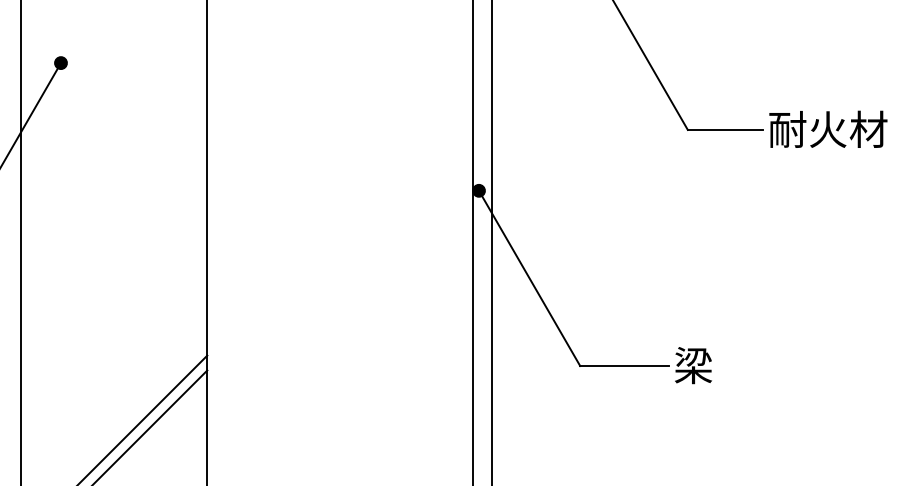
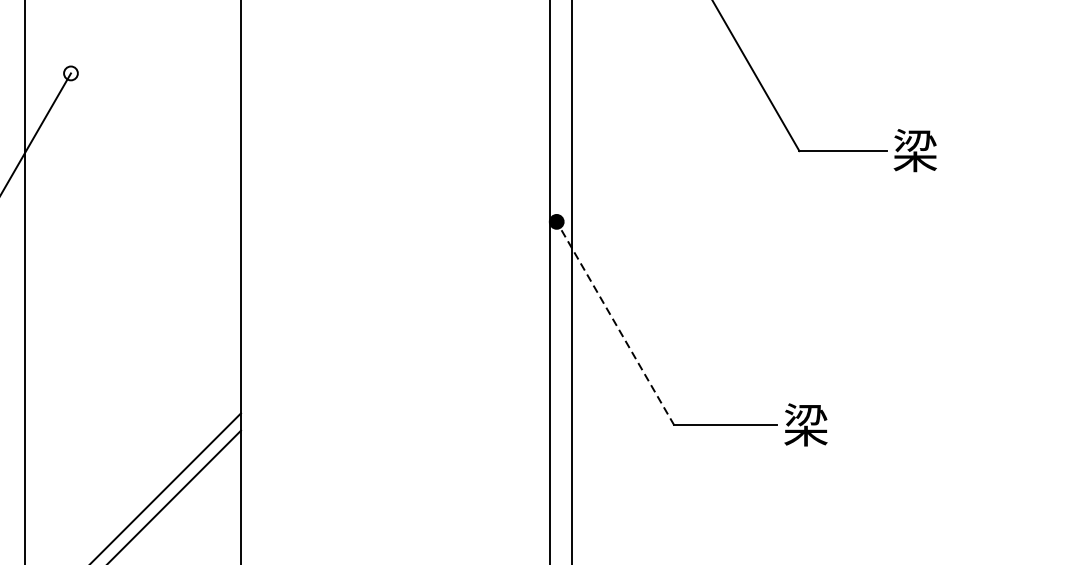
fill: (60, 63) -> (70, 73), removed
text: (828, 128) -> (962, 149), 耐火材 -> 梁
line: (529, 277) -> (615, 322), solid -> dashed

